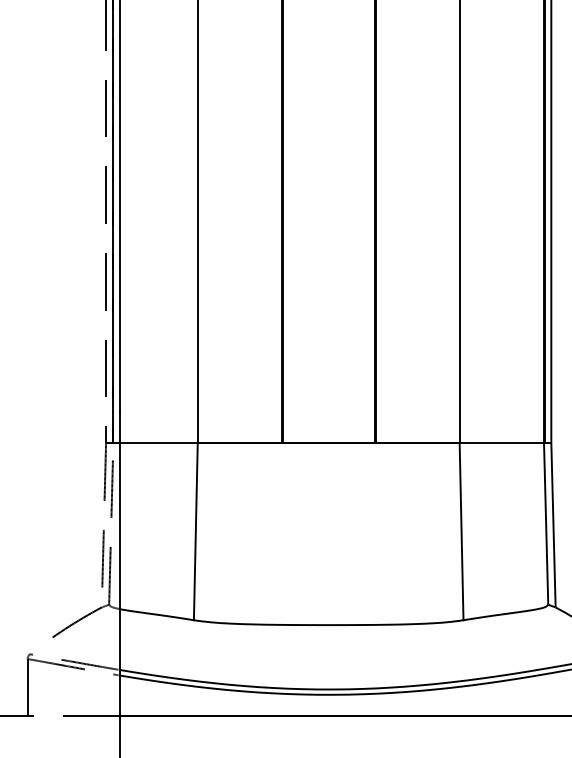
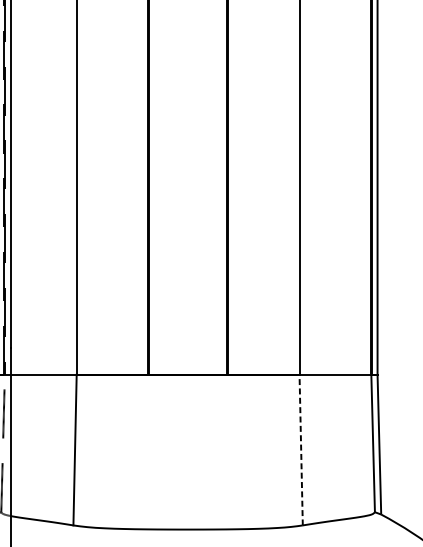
line: (461, 531) -> (301, 449), solid -> dashed

